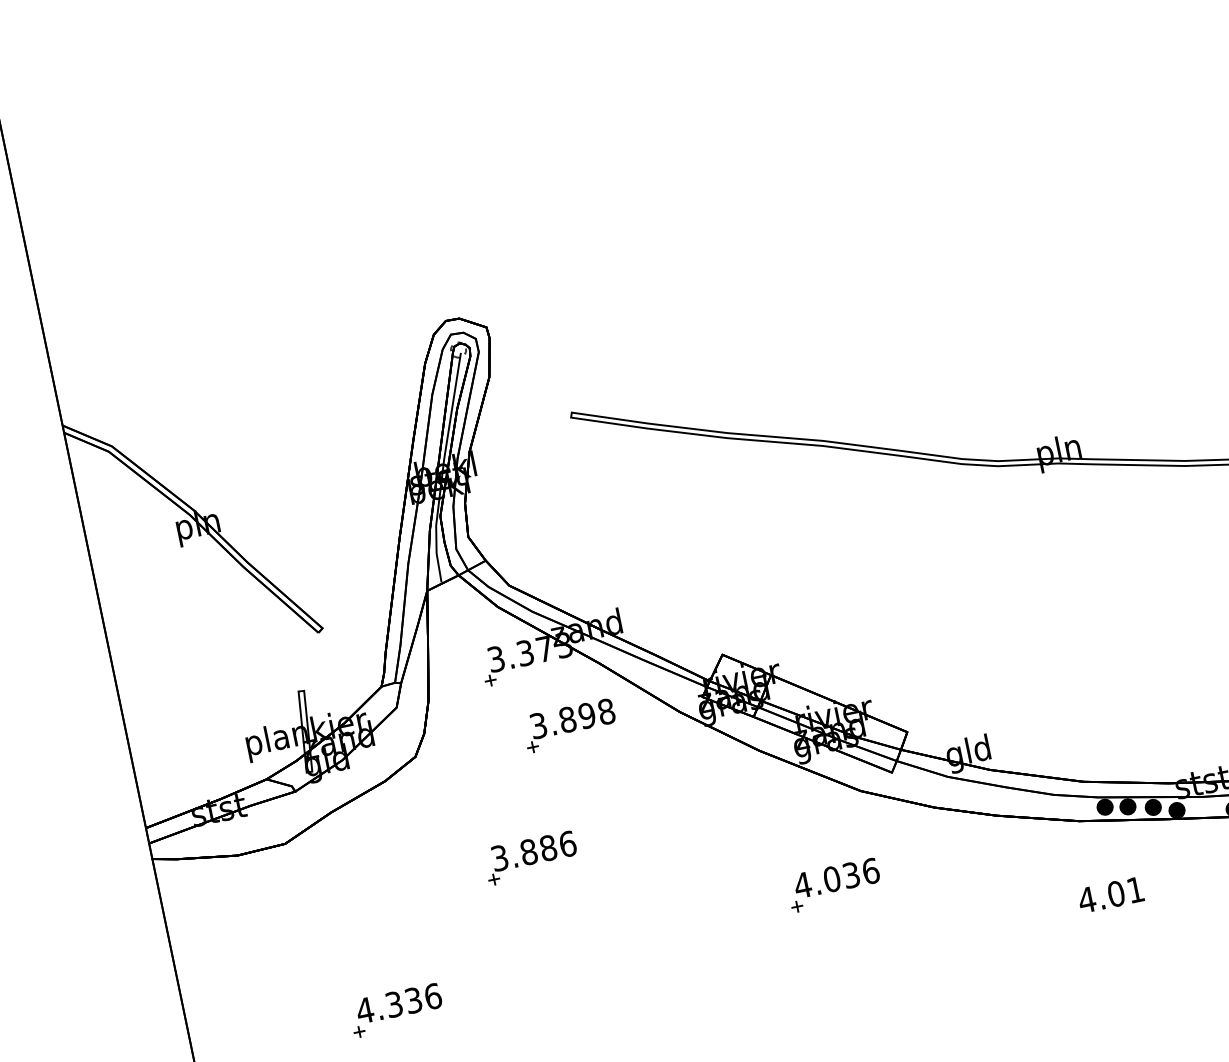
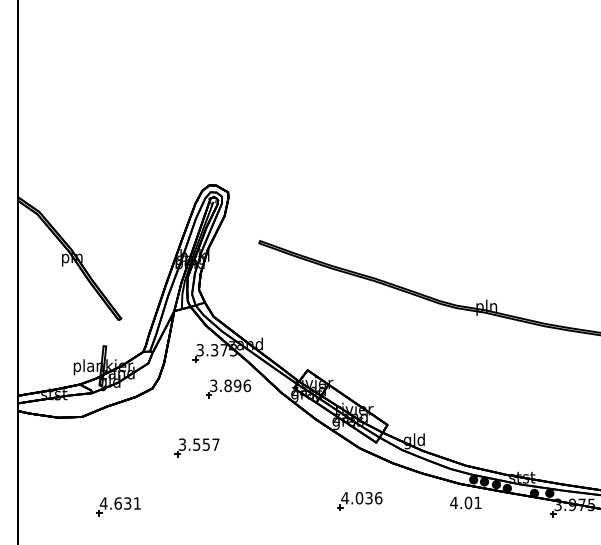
text: (606, 710) -> (247, 385), 3.898 -> 3.896
text: (548, 847) -> (206, 444), 3.886 -> 3.557
part: (833, 885) -> (359, 501), moved
text: (1110, 894) -> (465, 502), moved
text: (413, 1000) -> (127, 503), 4.336 -> 4.631

